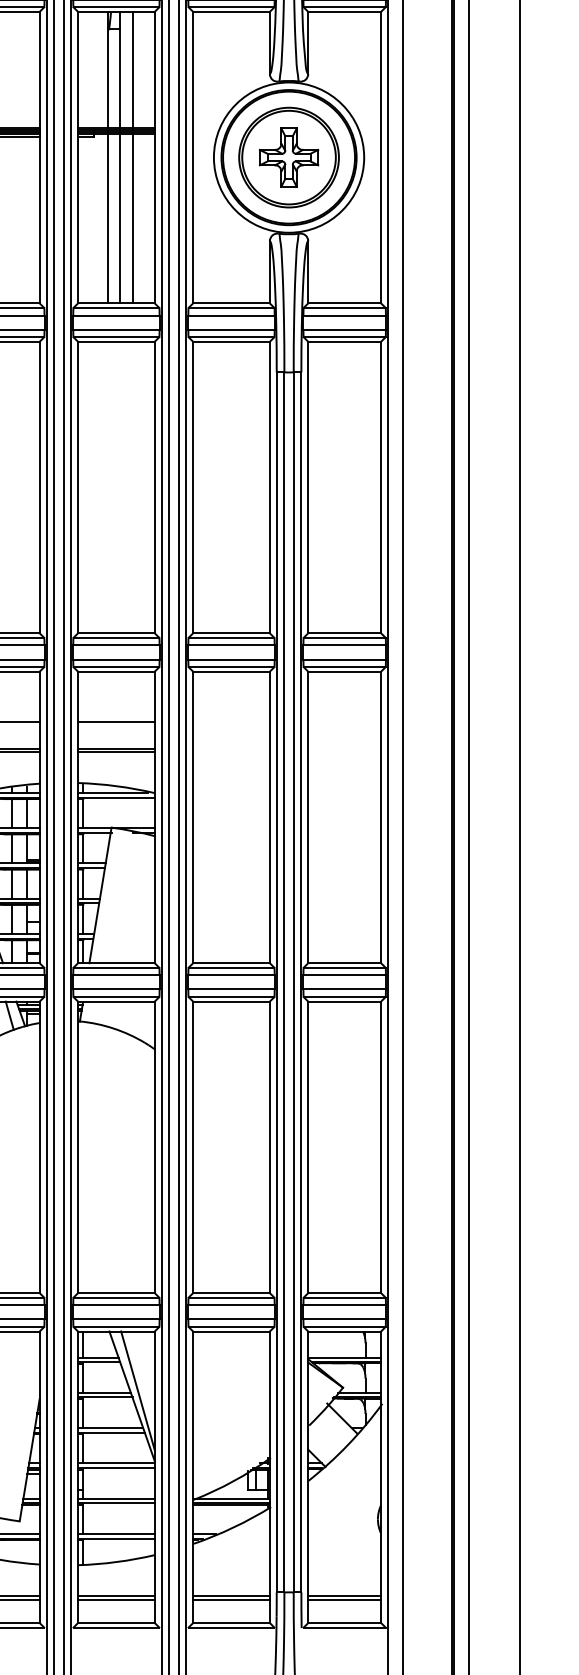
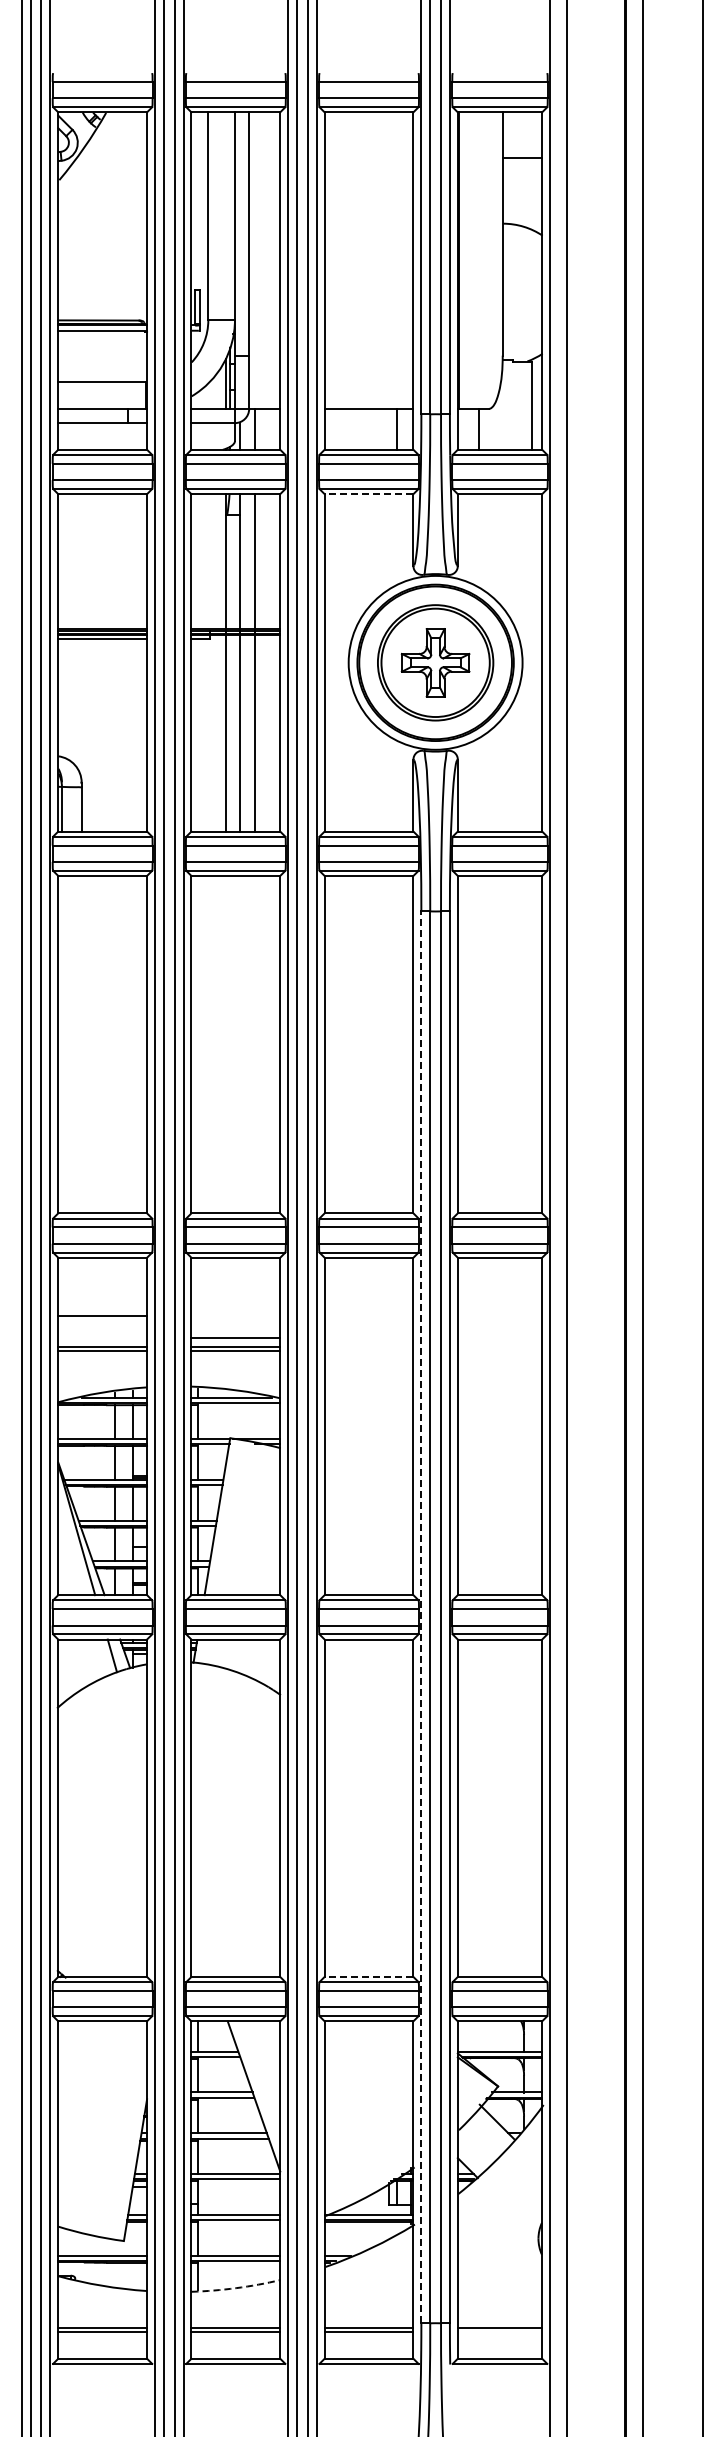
line: (231, 12) -> (368, 494), solid -> dashed
line: (116, 721) -> (235, 1337), moved
line: (276, 982) -> (421, 1617), solid -> dashed
line: (231, 1292) -> (368, 1976), solid -> dashed
line: (137, 1390) -> (260, 2089), removed
arc: (116, 1562) -> (236, 2288), solid -> dashed
line: (344, 1600) -> (499, 2332), removed

